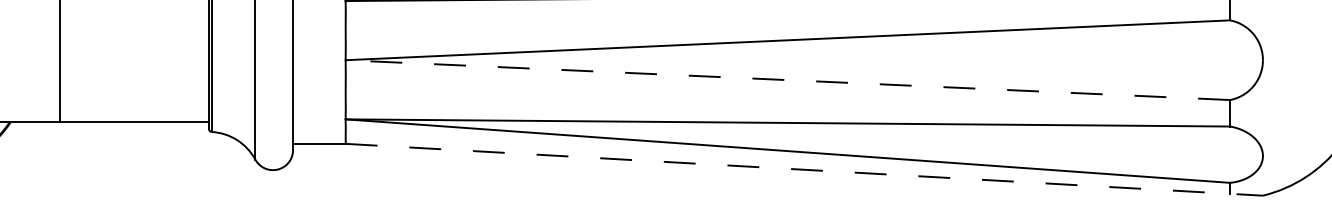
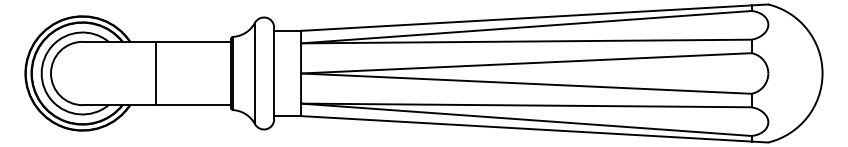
line: (786, 79) -> (525, 83), dashed -> solid
line: (805, 170) -> (535, 129), dashed -> solid

